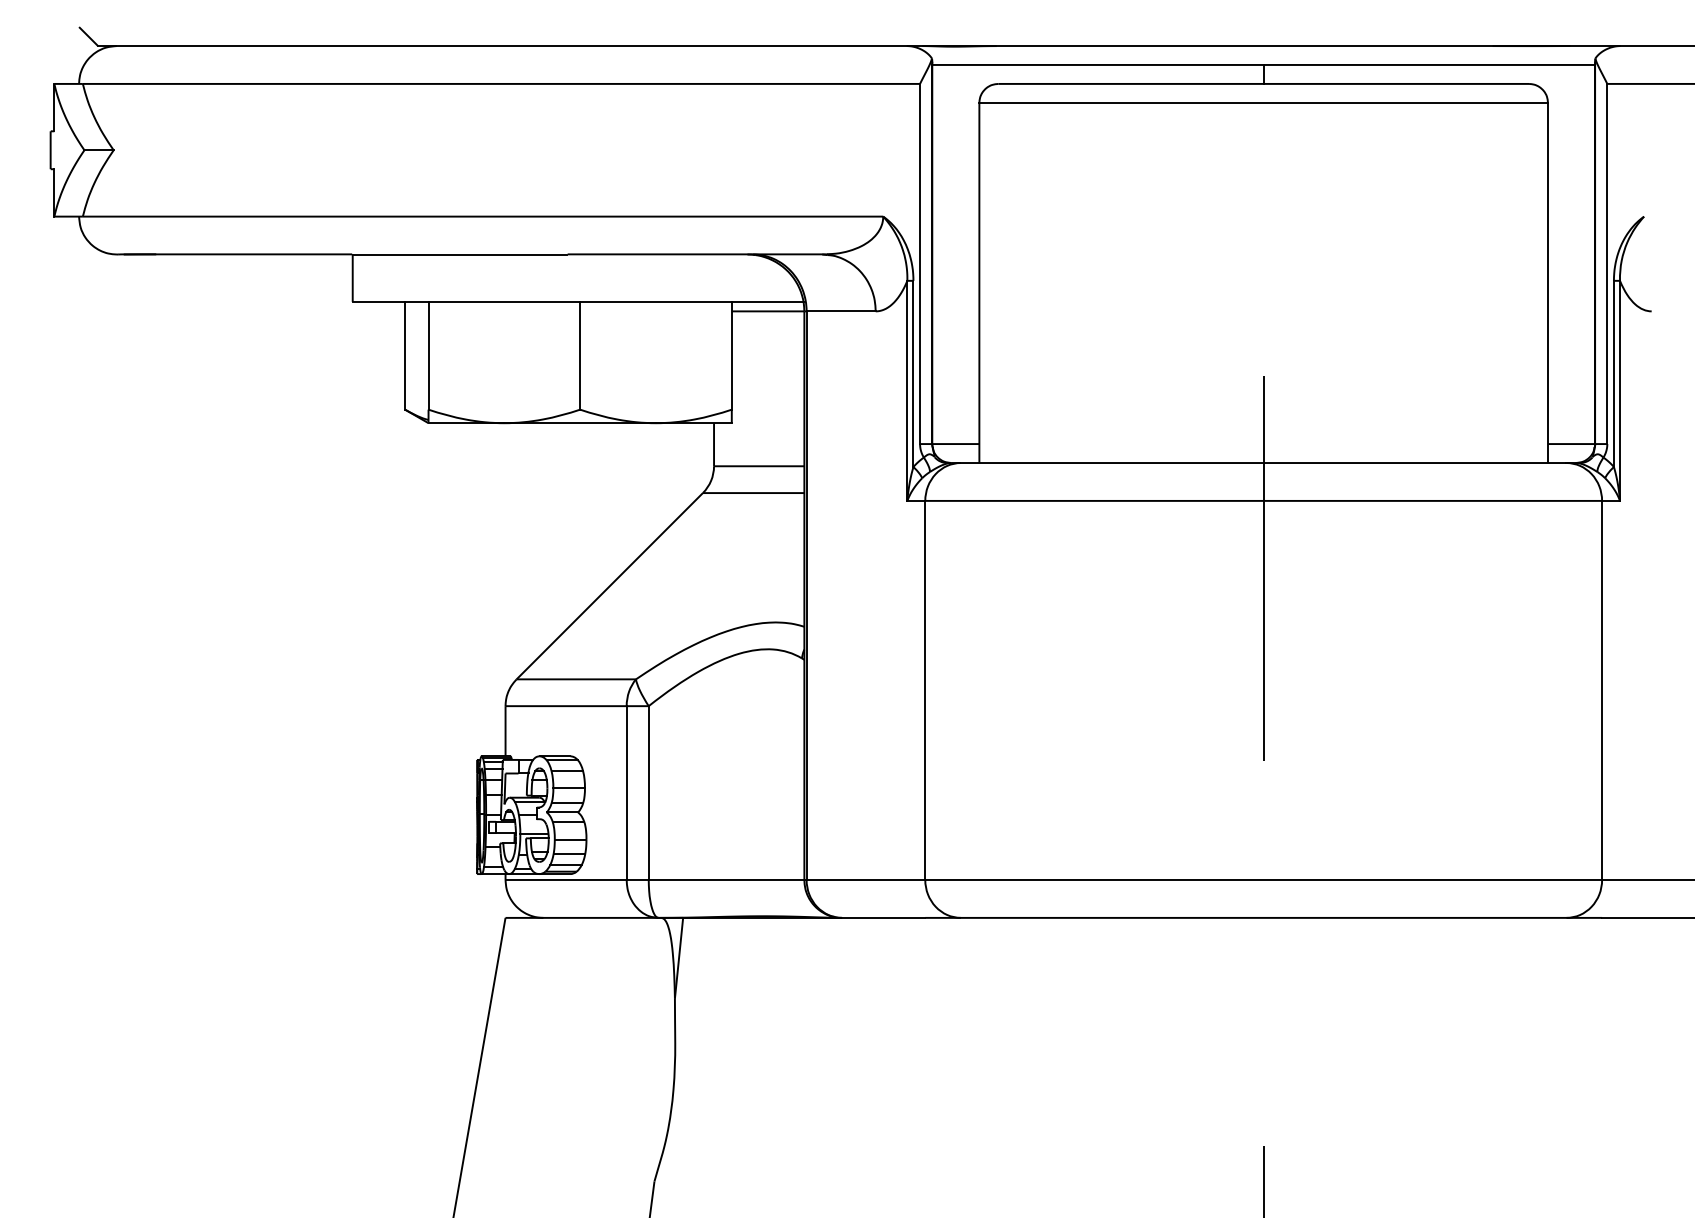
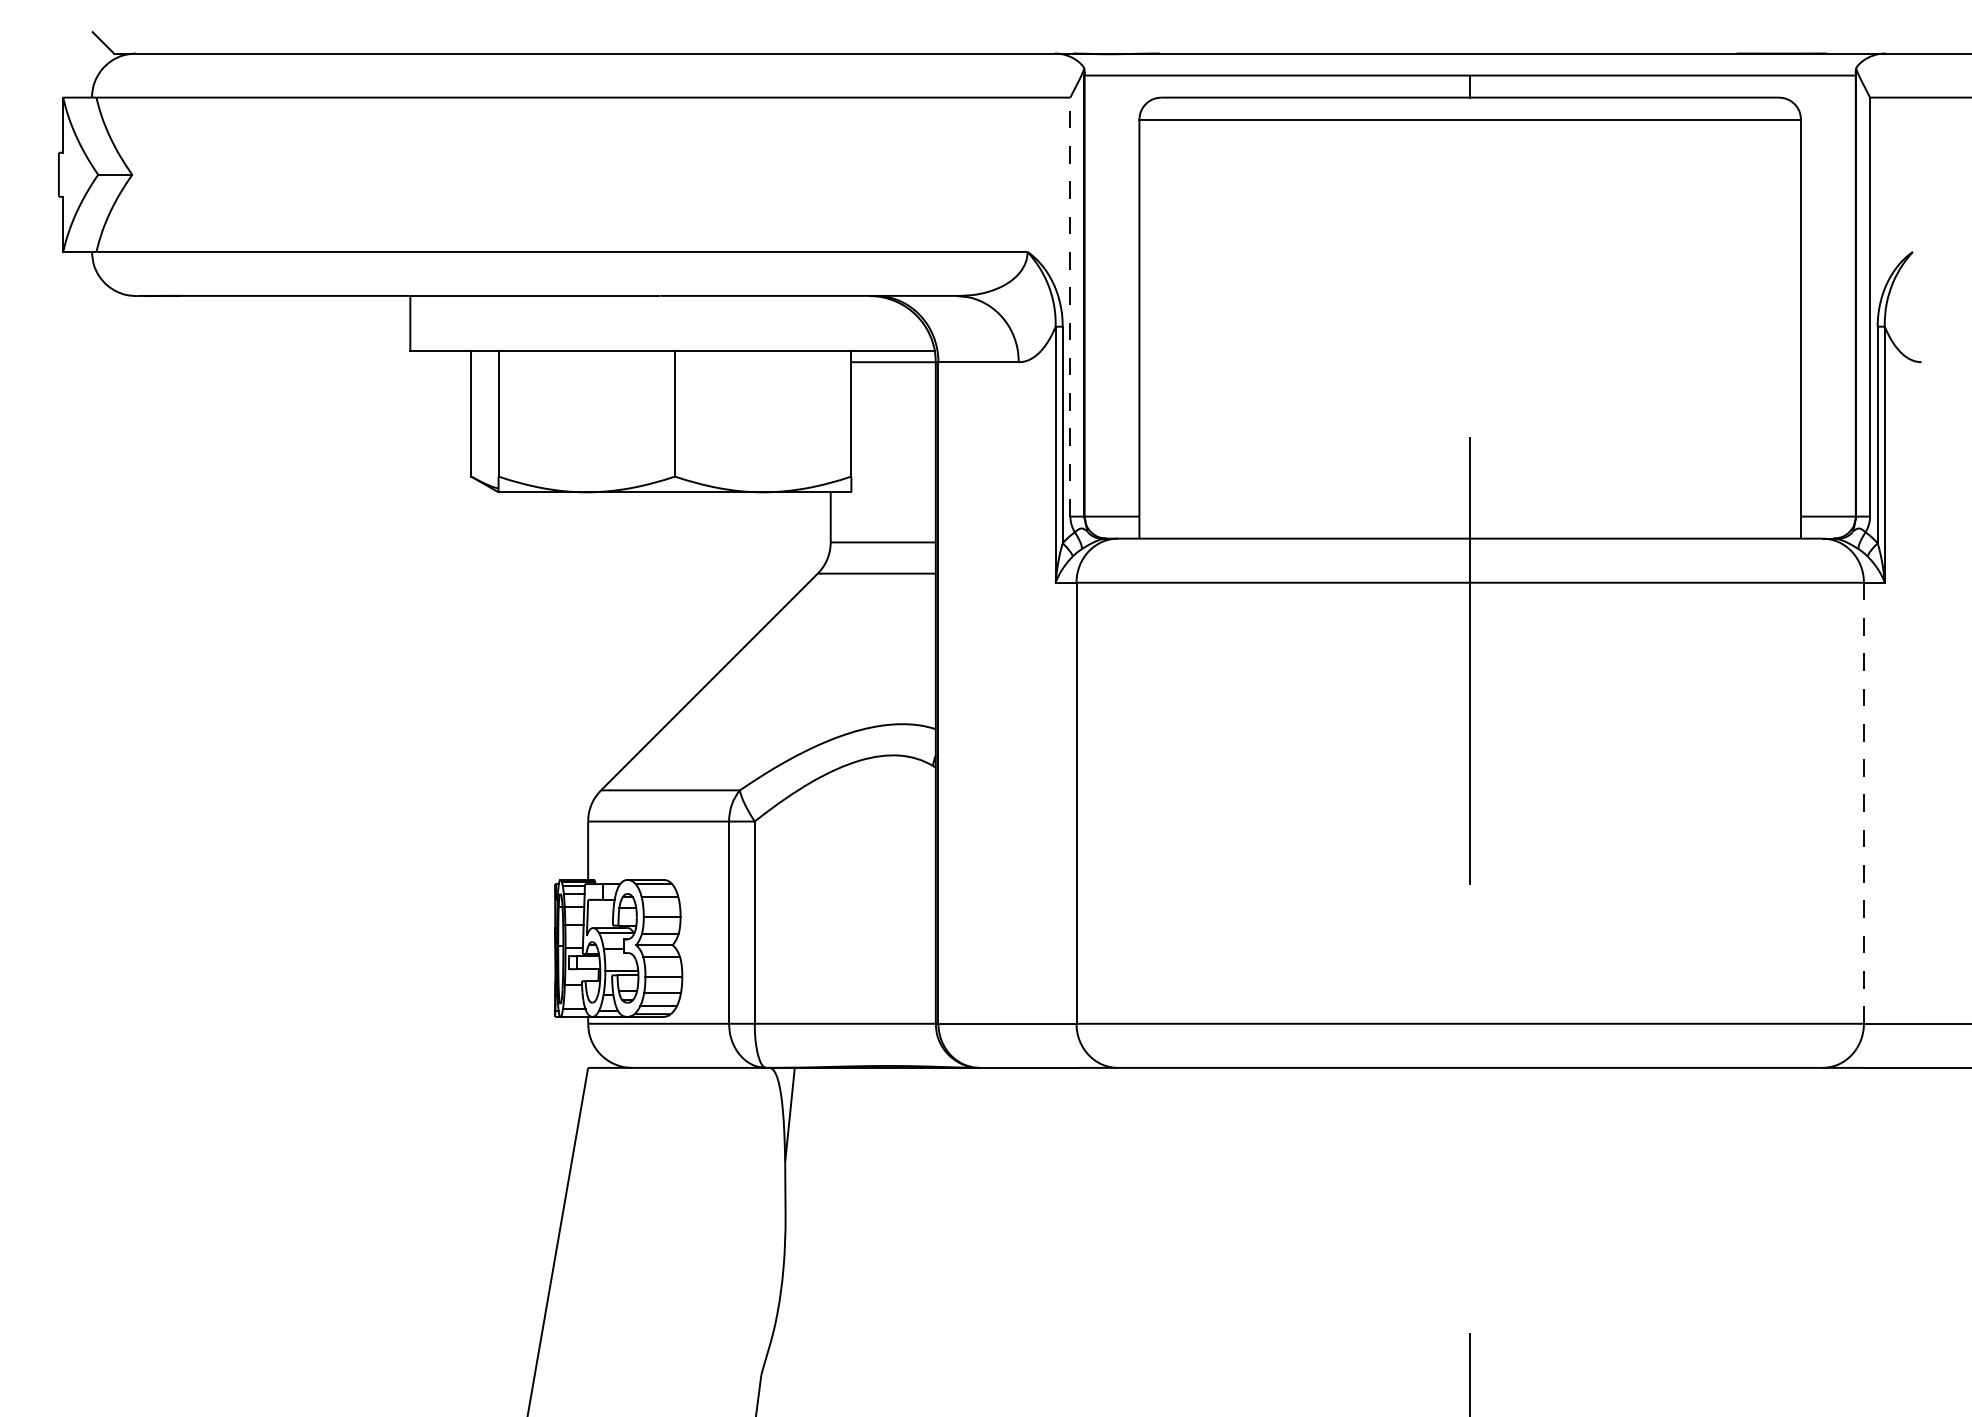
line: (920, 263) -> (1070, 306), solid -> dashed
line: (1601, 690) -> (1863, 803), solid -> dashed

